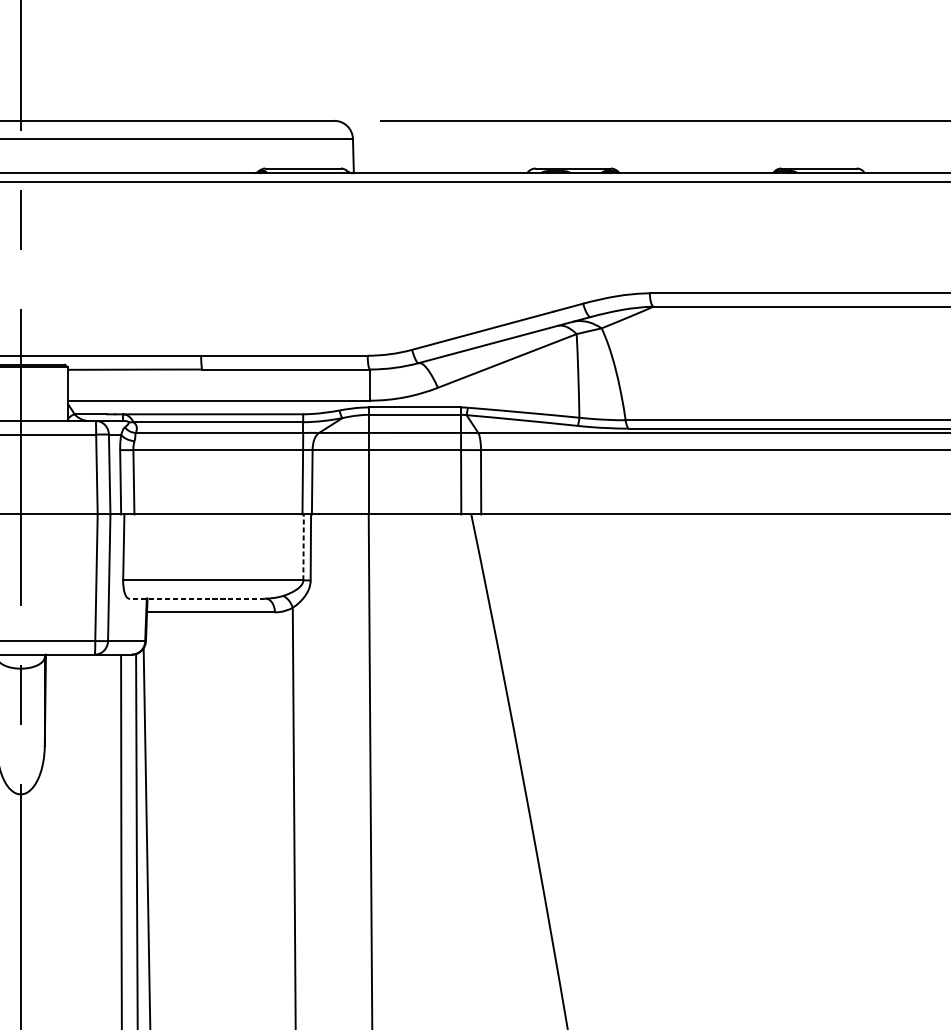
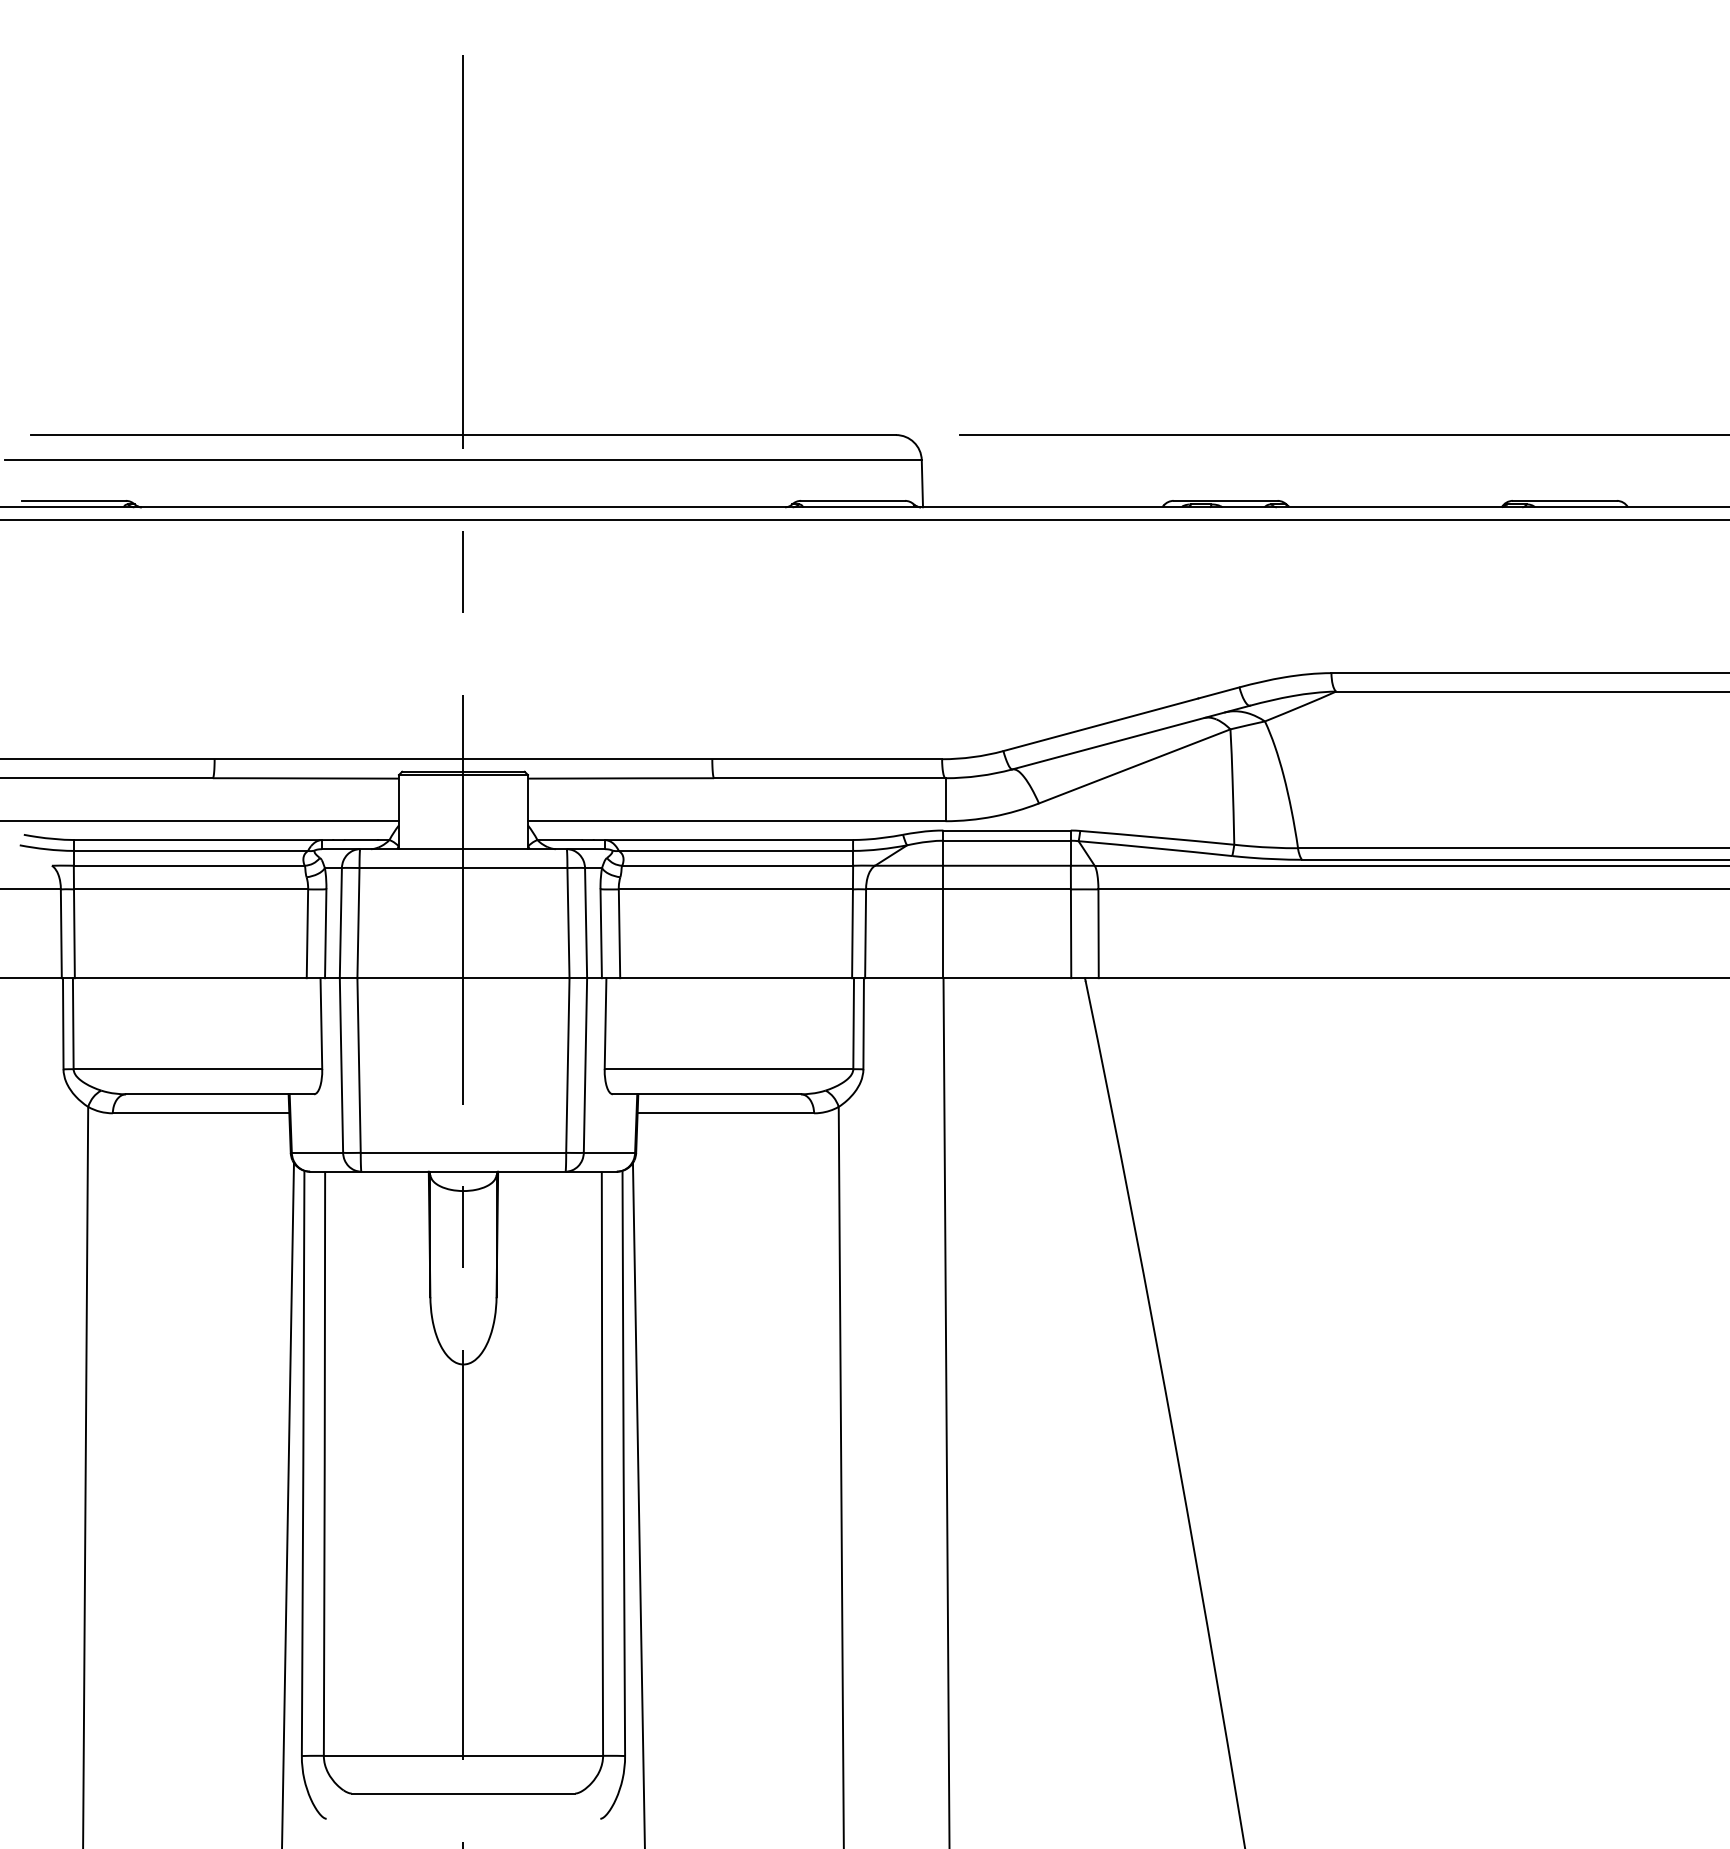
line: (303, 547) -> (853, 1023), dashed -> solid
line: (196, 598) -> (706, 1094), dashed -> solid

